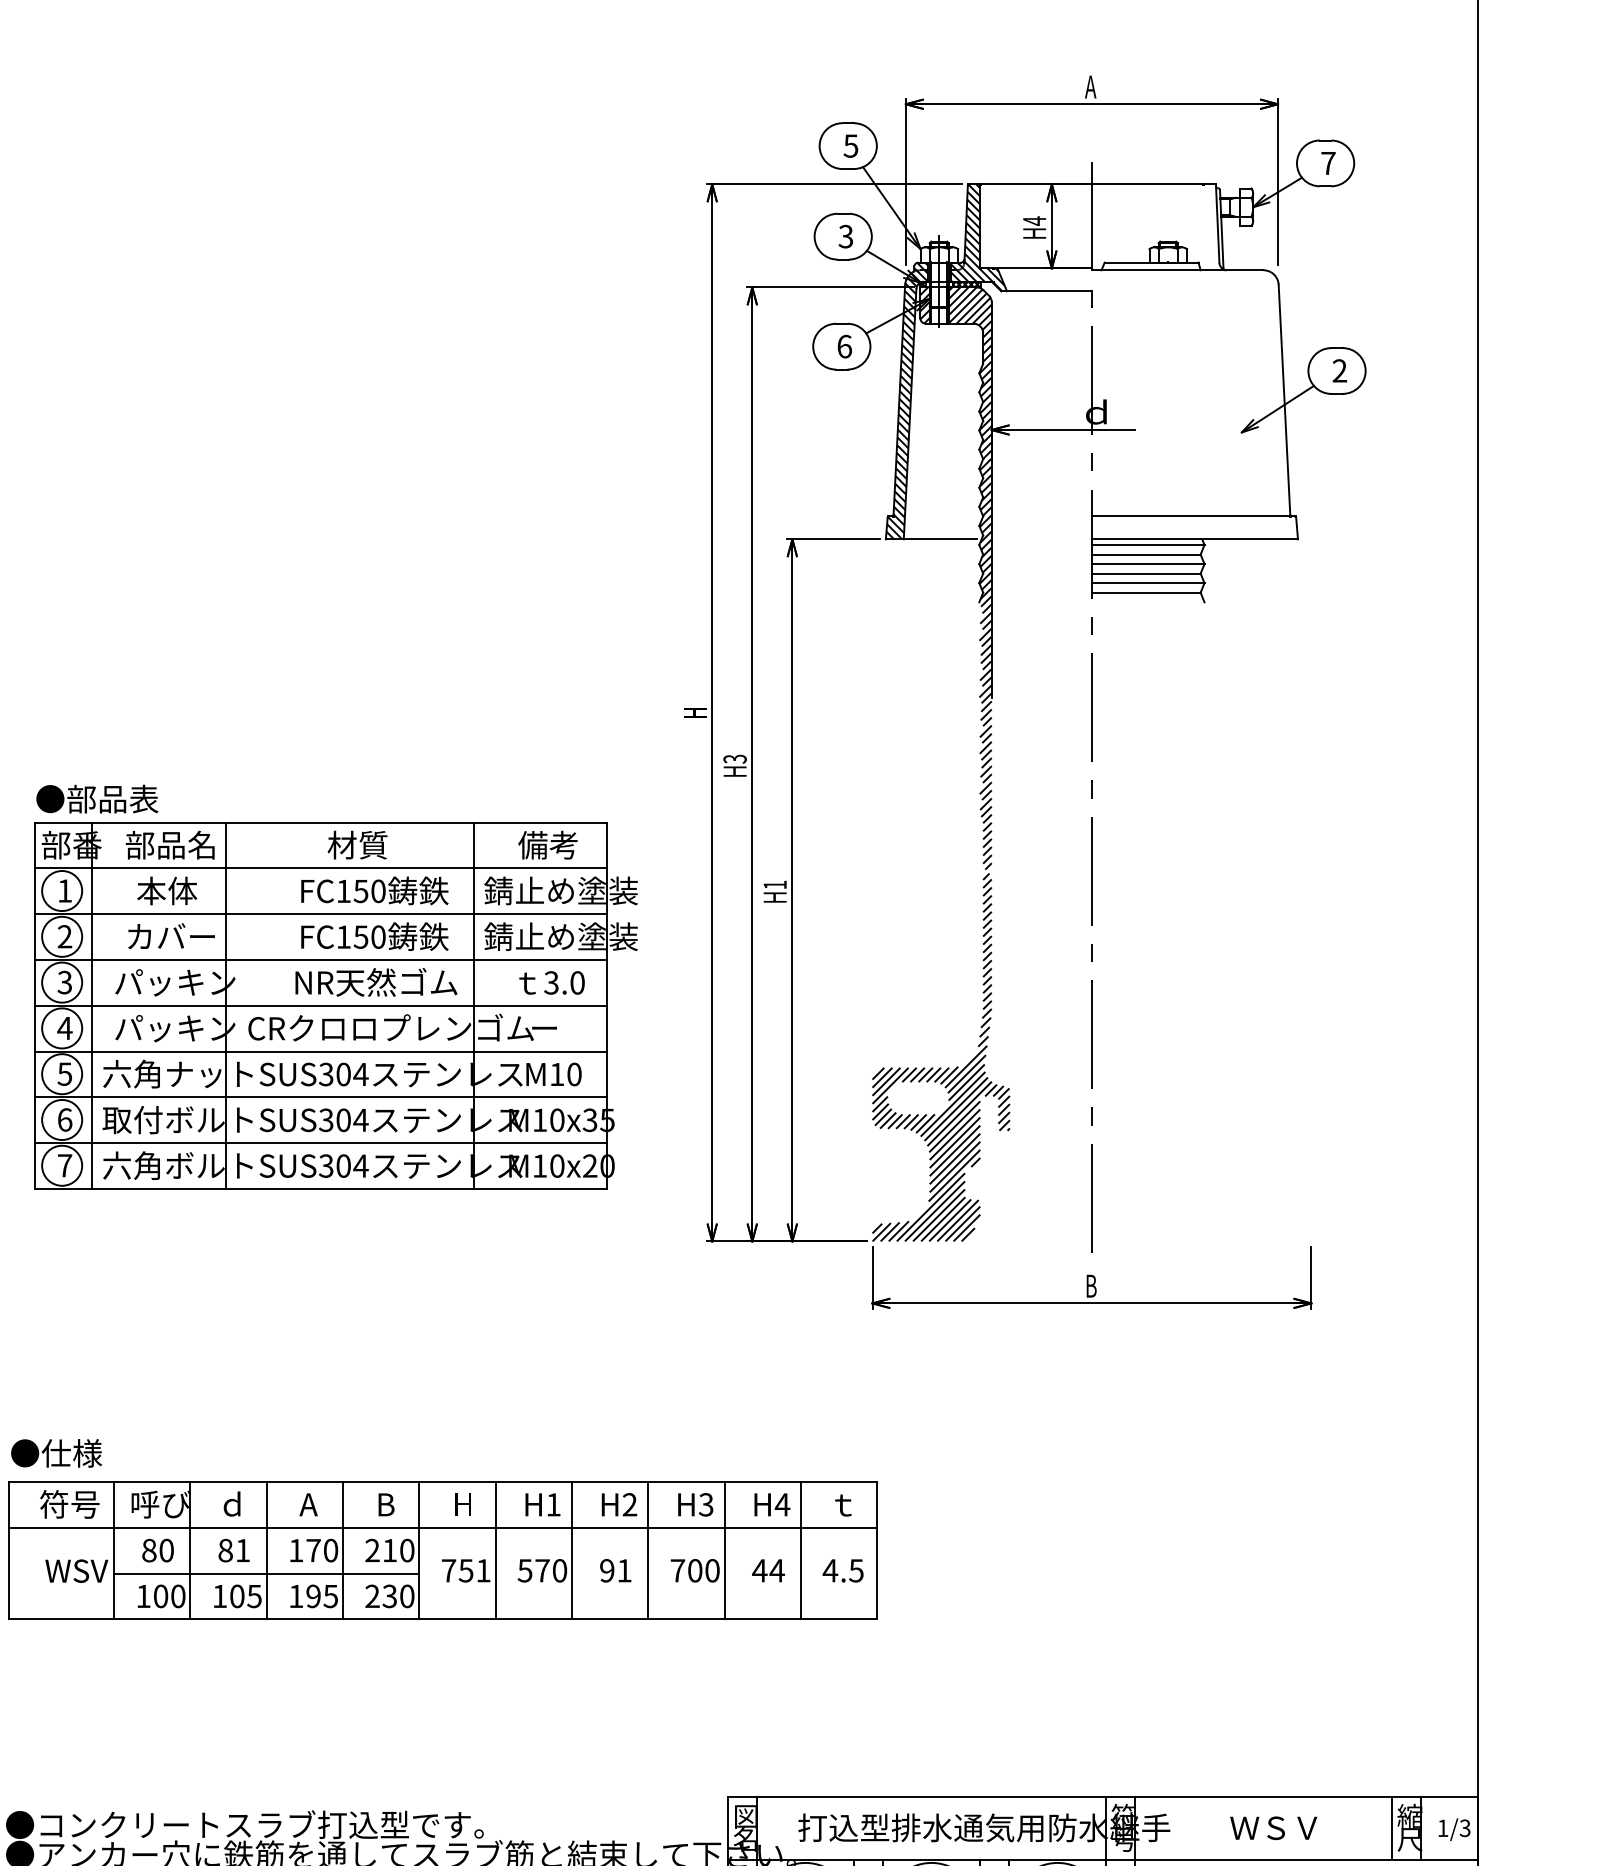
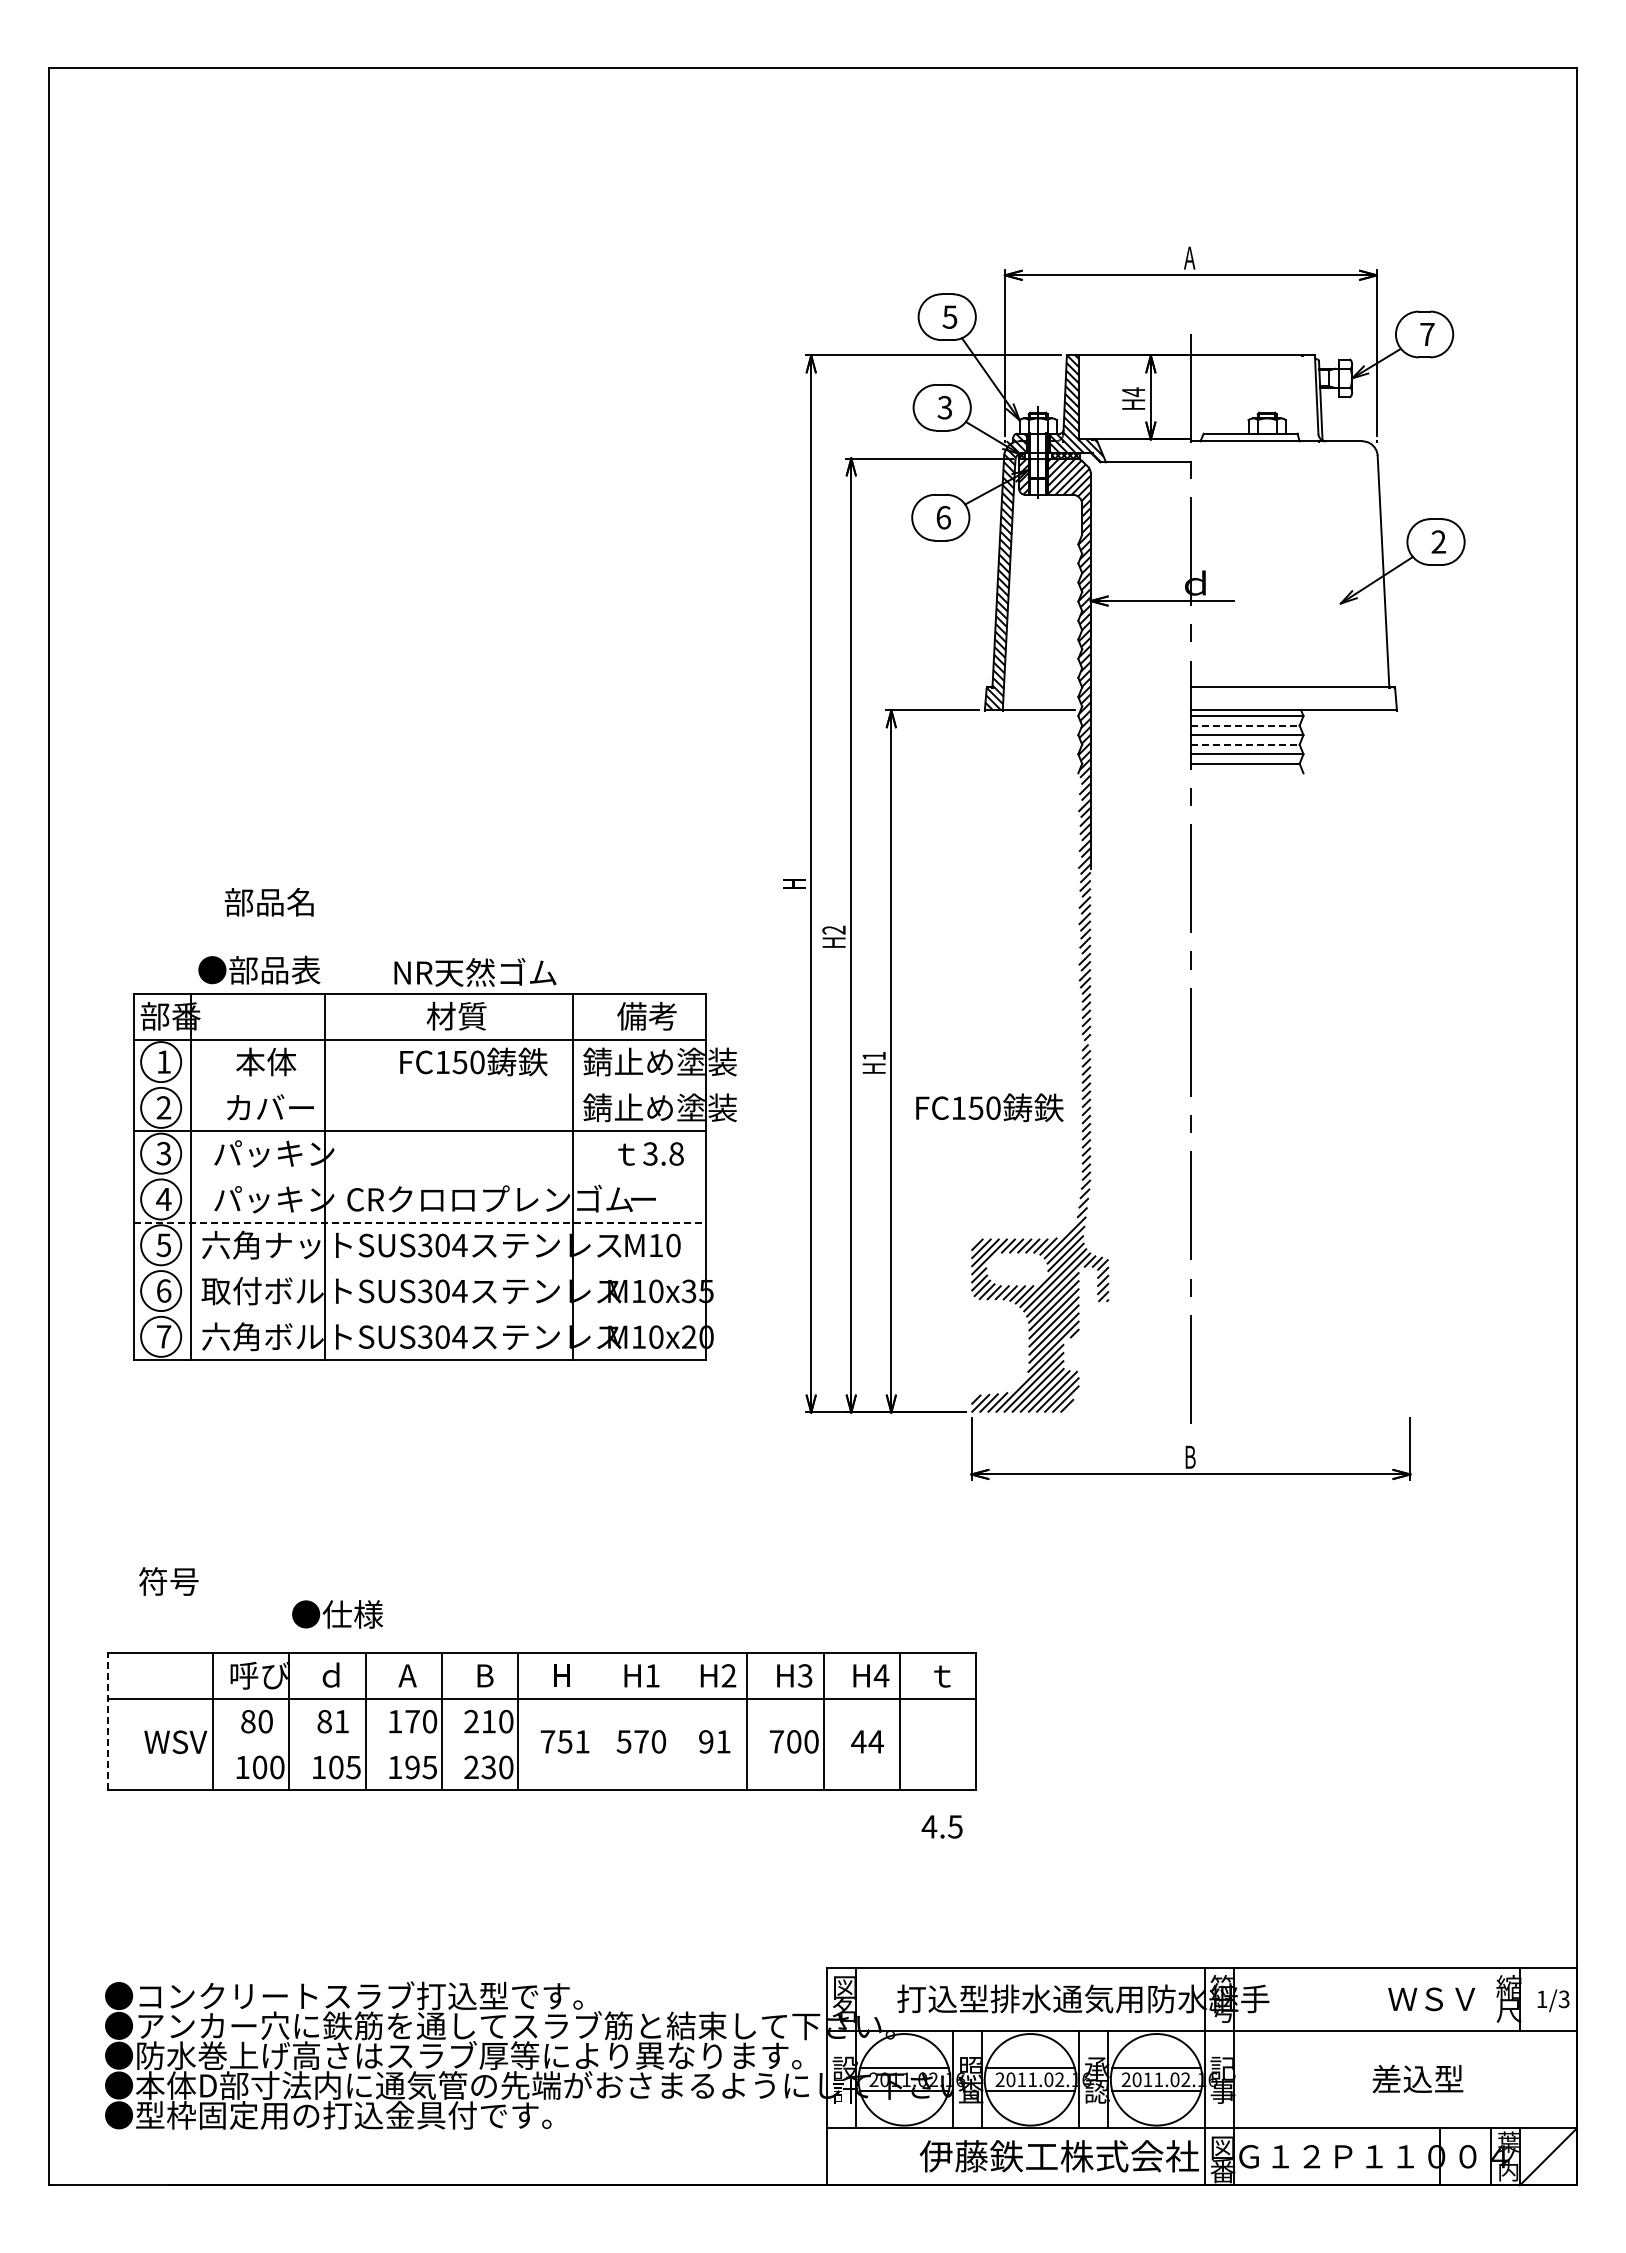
line: (1146, 554) -> (1245, 725), solid -> dashed
line: (1146, 573) -> (1245, 744), solid -> dashed
text: (735, 758) -> (834, 929), H3 -> H2
text: (97, 798) -> (259, 969), moved
text: (169, 845) -> (268, 902), moved
line: (320, 914) -> (419, 1085), removed
text: (374, 936) -> (989, 1107), moved
text: (376, 982) -> (475, 972), moved
text: (577, 982) -> (676, 1153), 3.0 -> 3.8
line: (320, 1005) -> (419, 1176), removed
line: (321, 1051) -> (420, 1222), solid -> dashed
line: (320, 1097) -> (419, 1268), removed
line: (320, 1143) -> (419, 1314), removed
text: (56, 1453) -> (337, 1614), moved
text: (69, 1504) -> (168, 1581), moved
line: (9, 1550) -> (108, 1721), solid -> dashed
line: (495, 1550) -> (594, 1721), removed
line: (571, 1550) -> (670, 1721), removed
text: (842, 1570) -> (941, 1826), moved
line: (266, 1573) -> (365, 1744), removed
line: (1392, 1827) -> (1491, 1998), removed
text: (1273, 1828) -> (1431, 1999), moved

